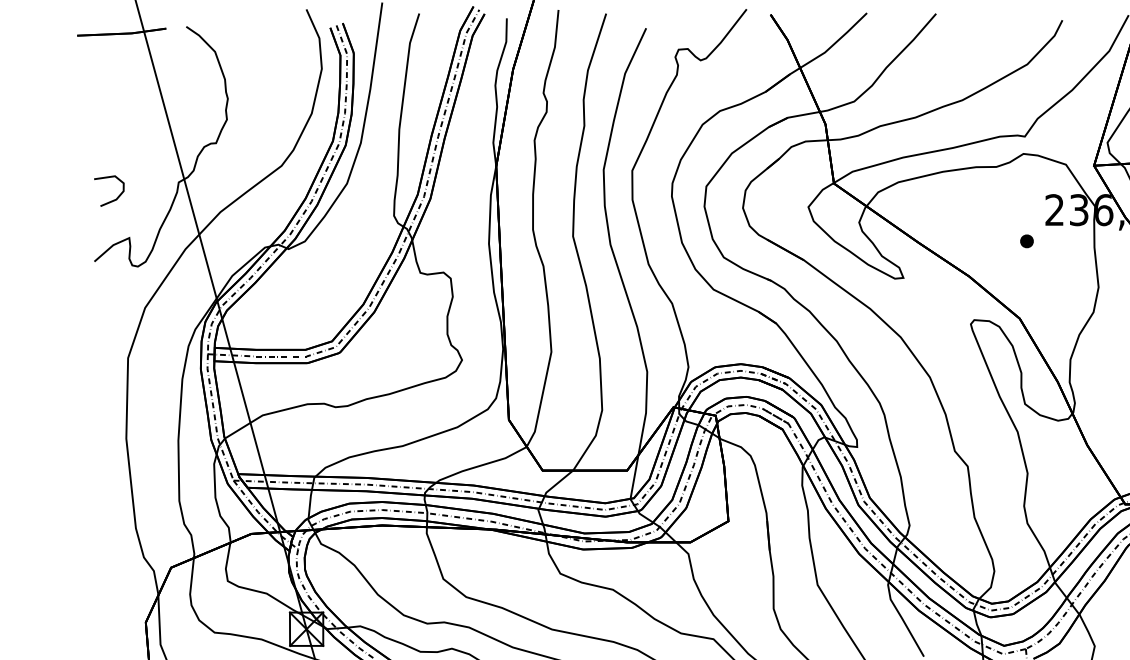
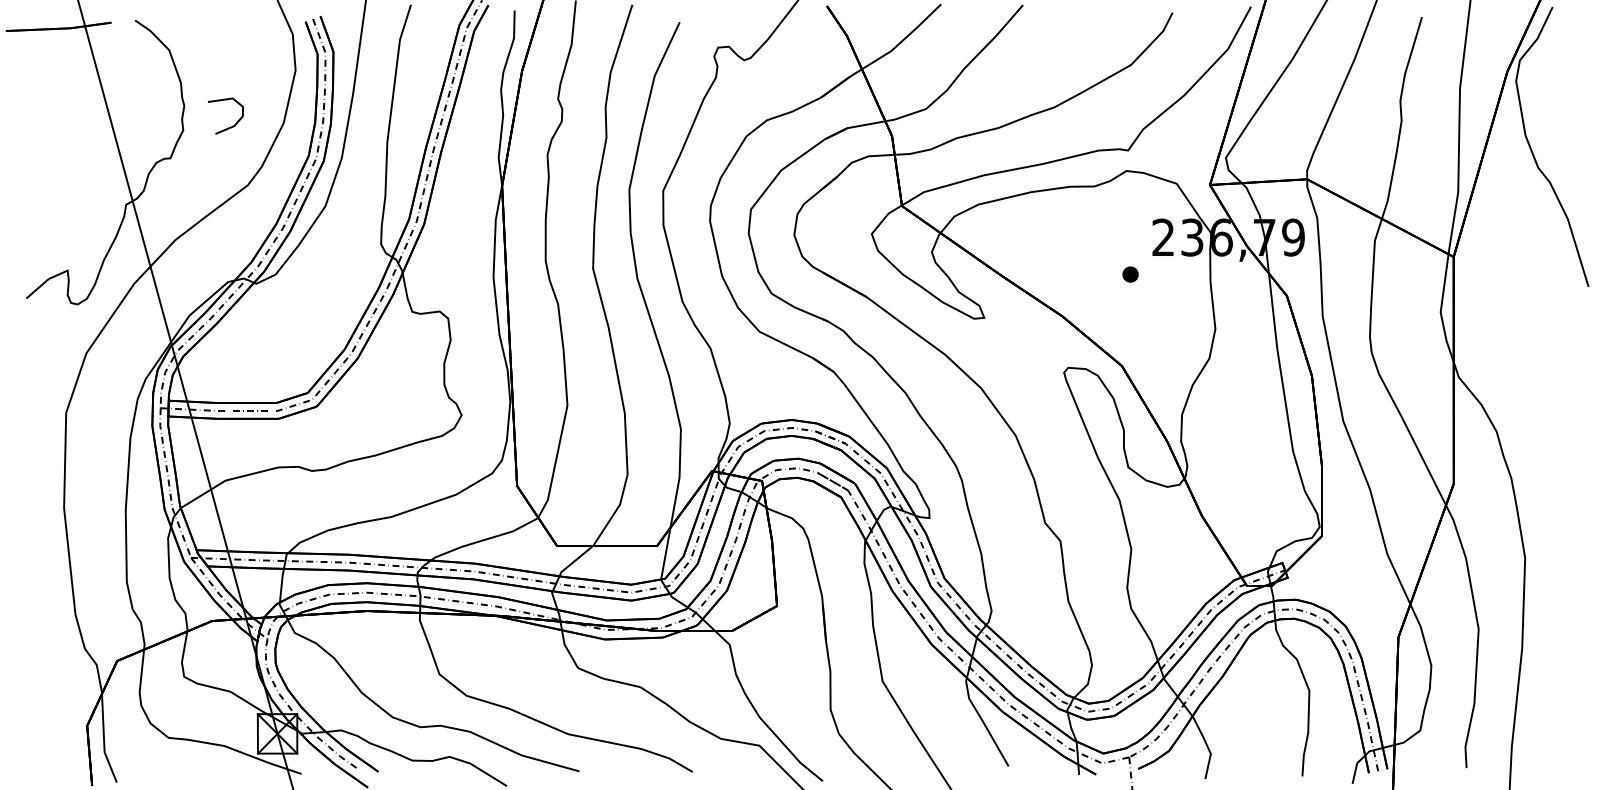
curve: (113, 199) -> (230, 126), moved

